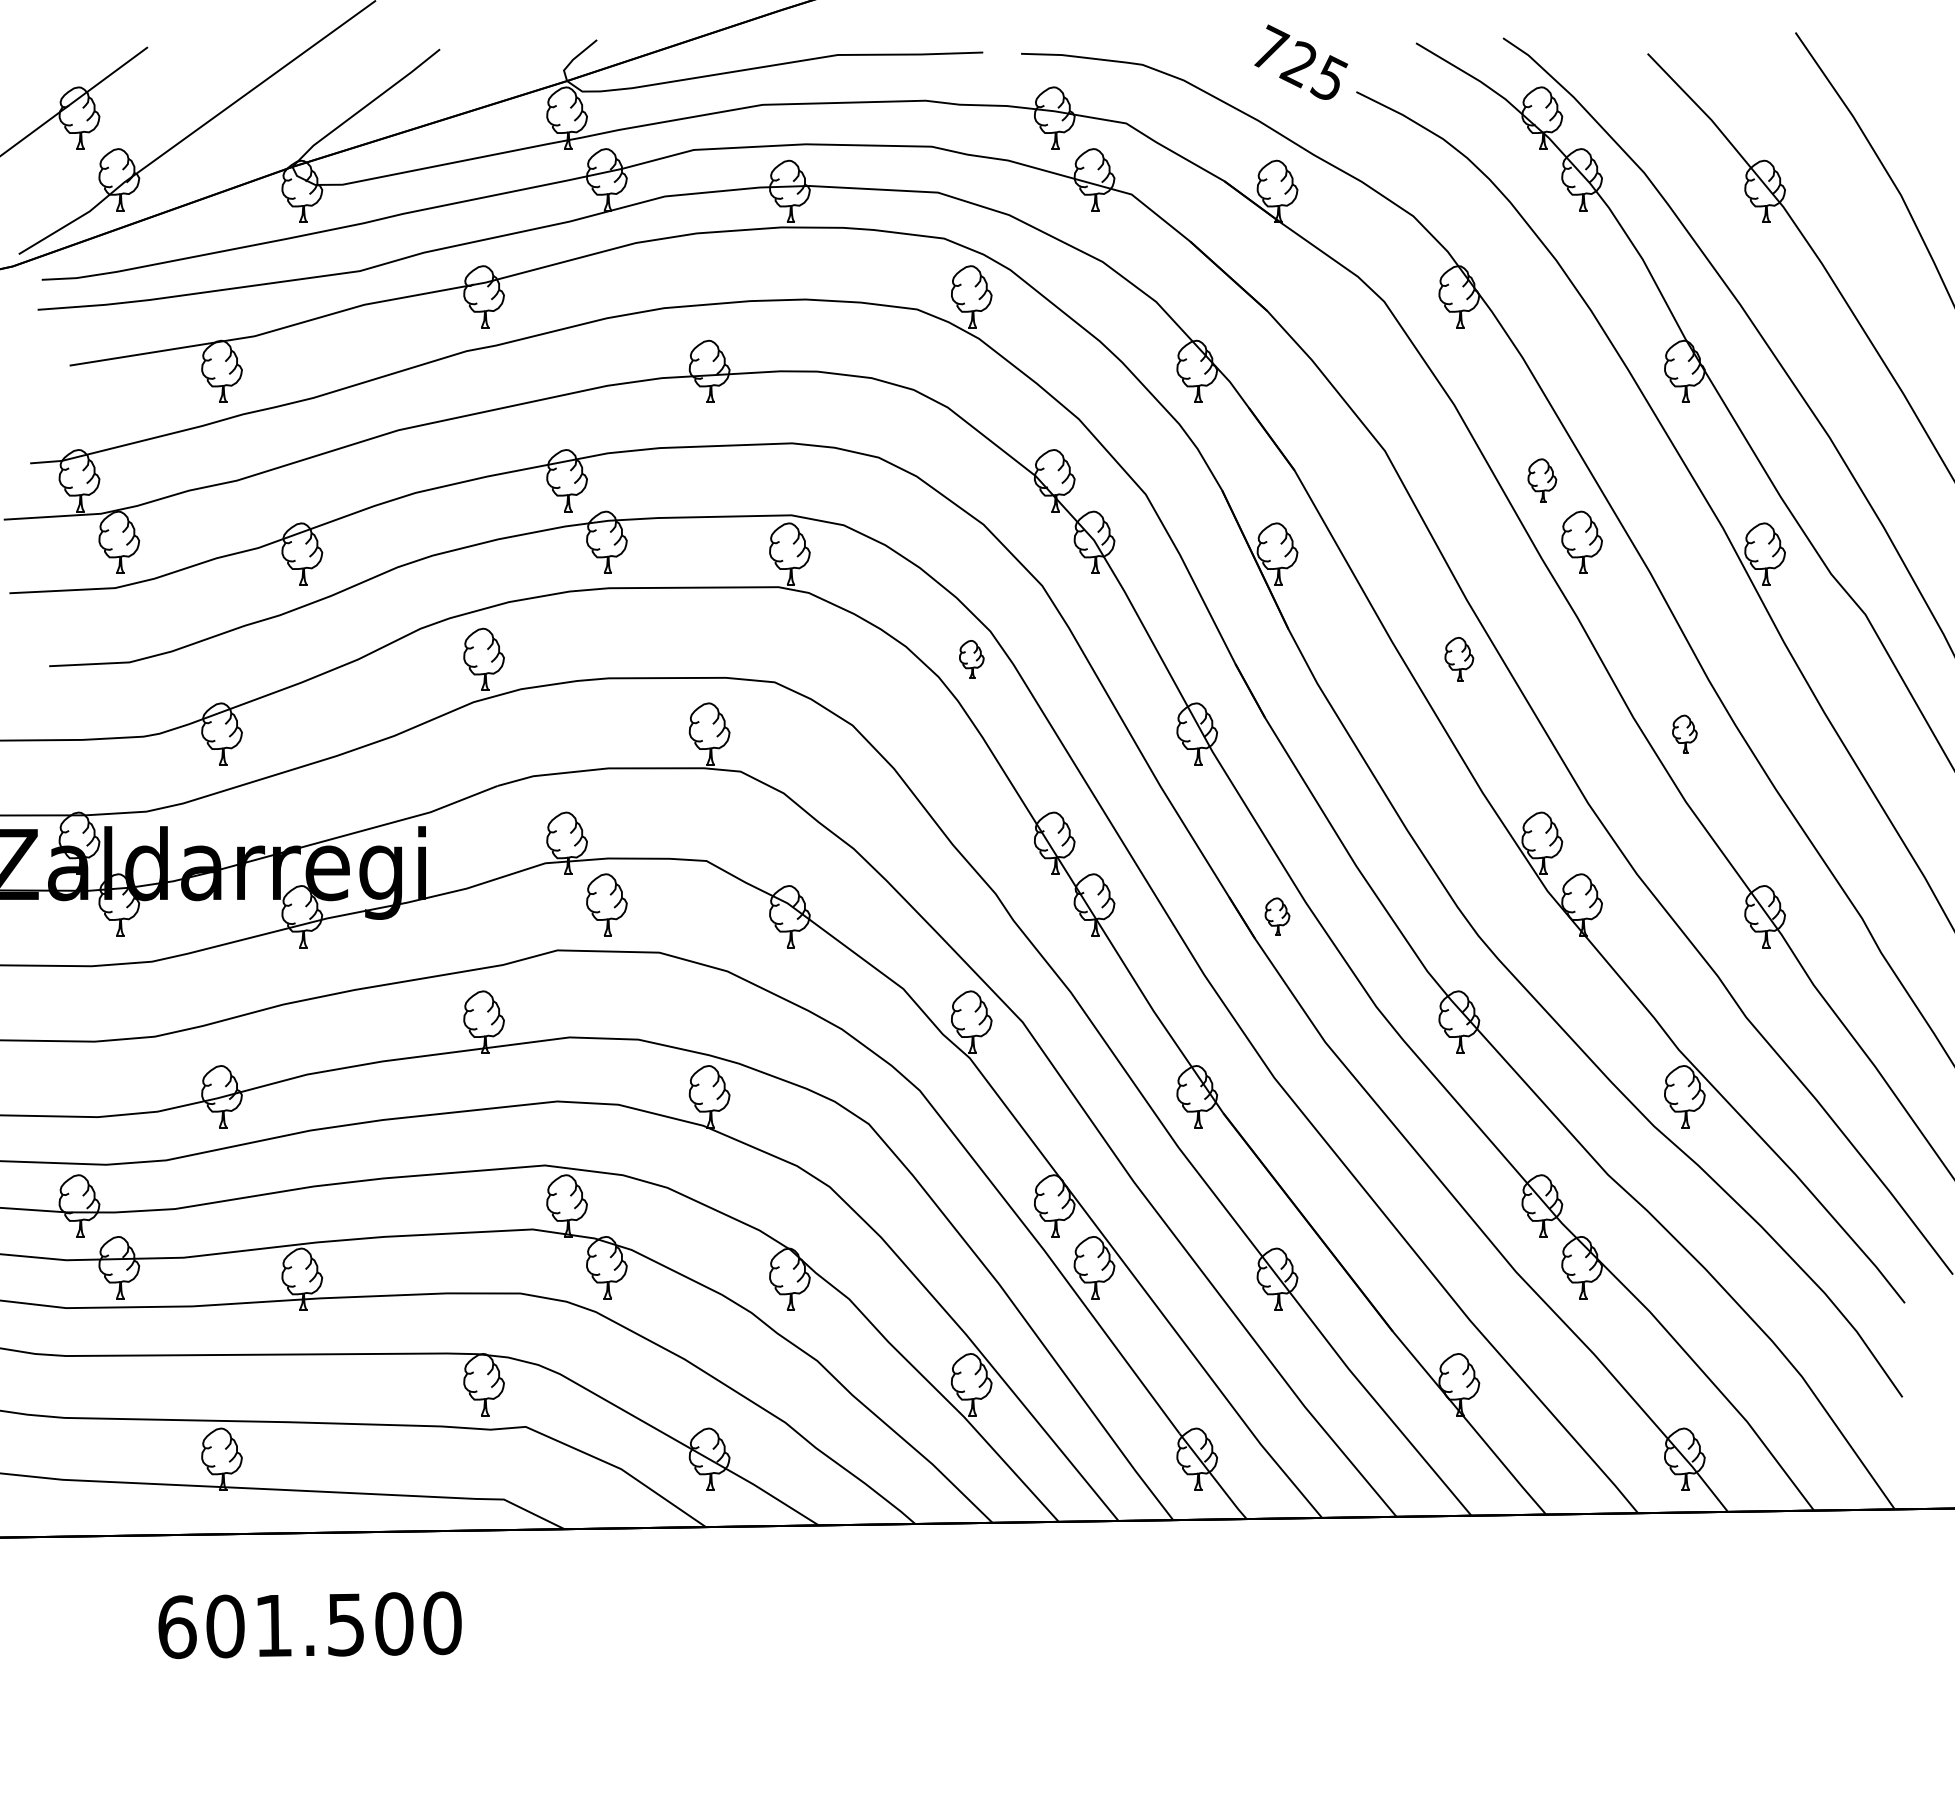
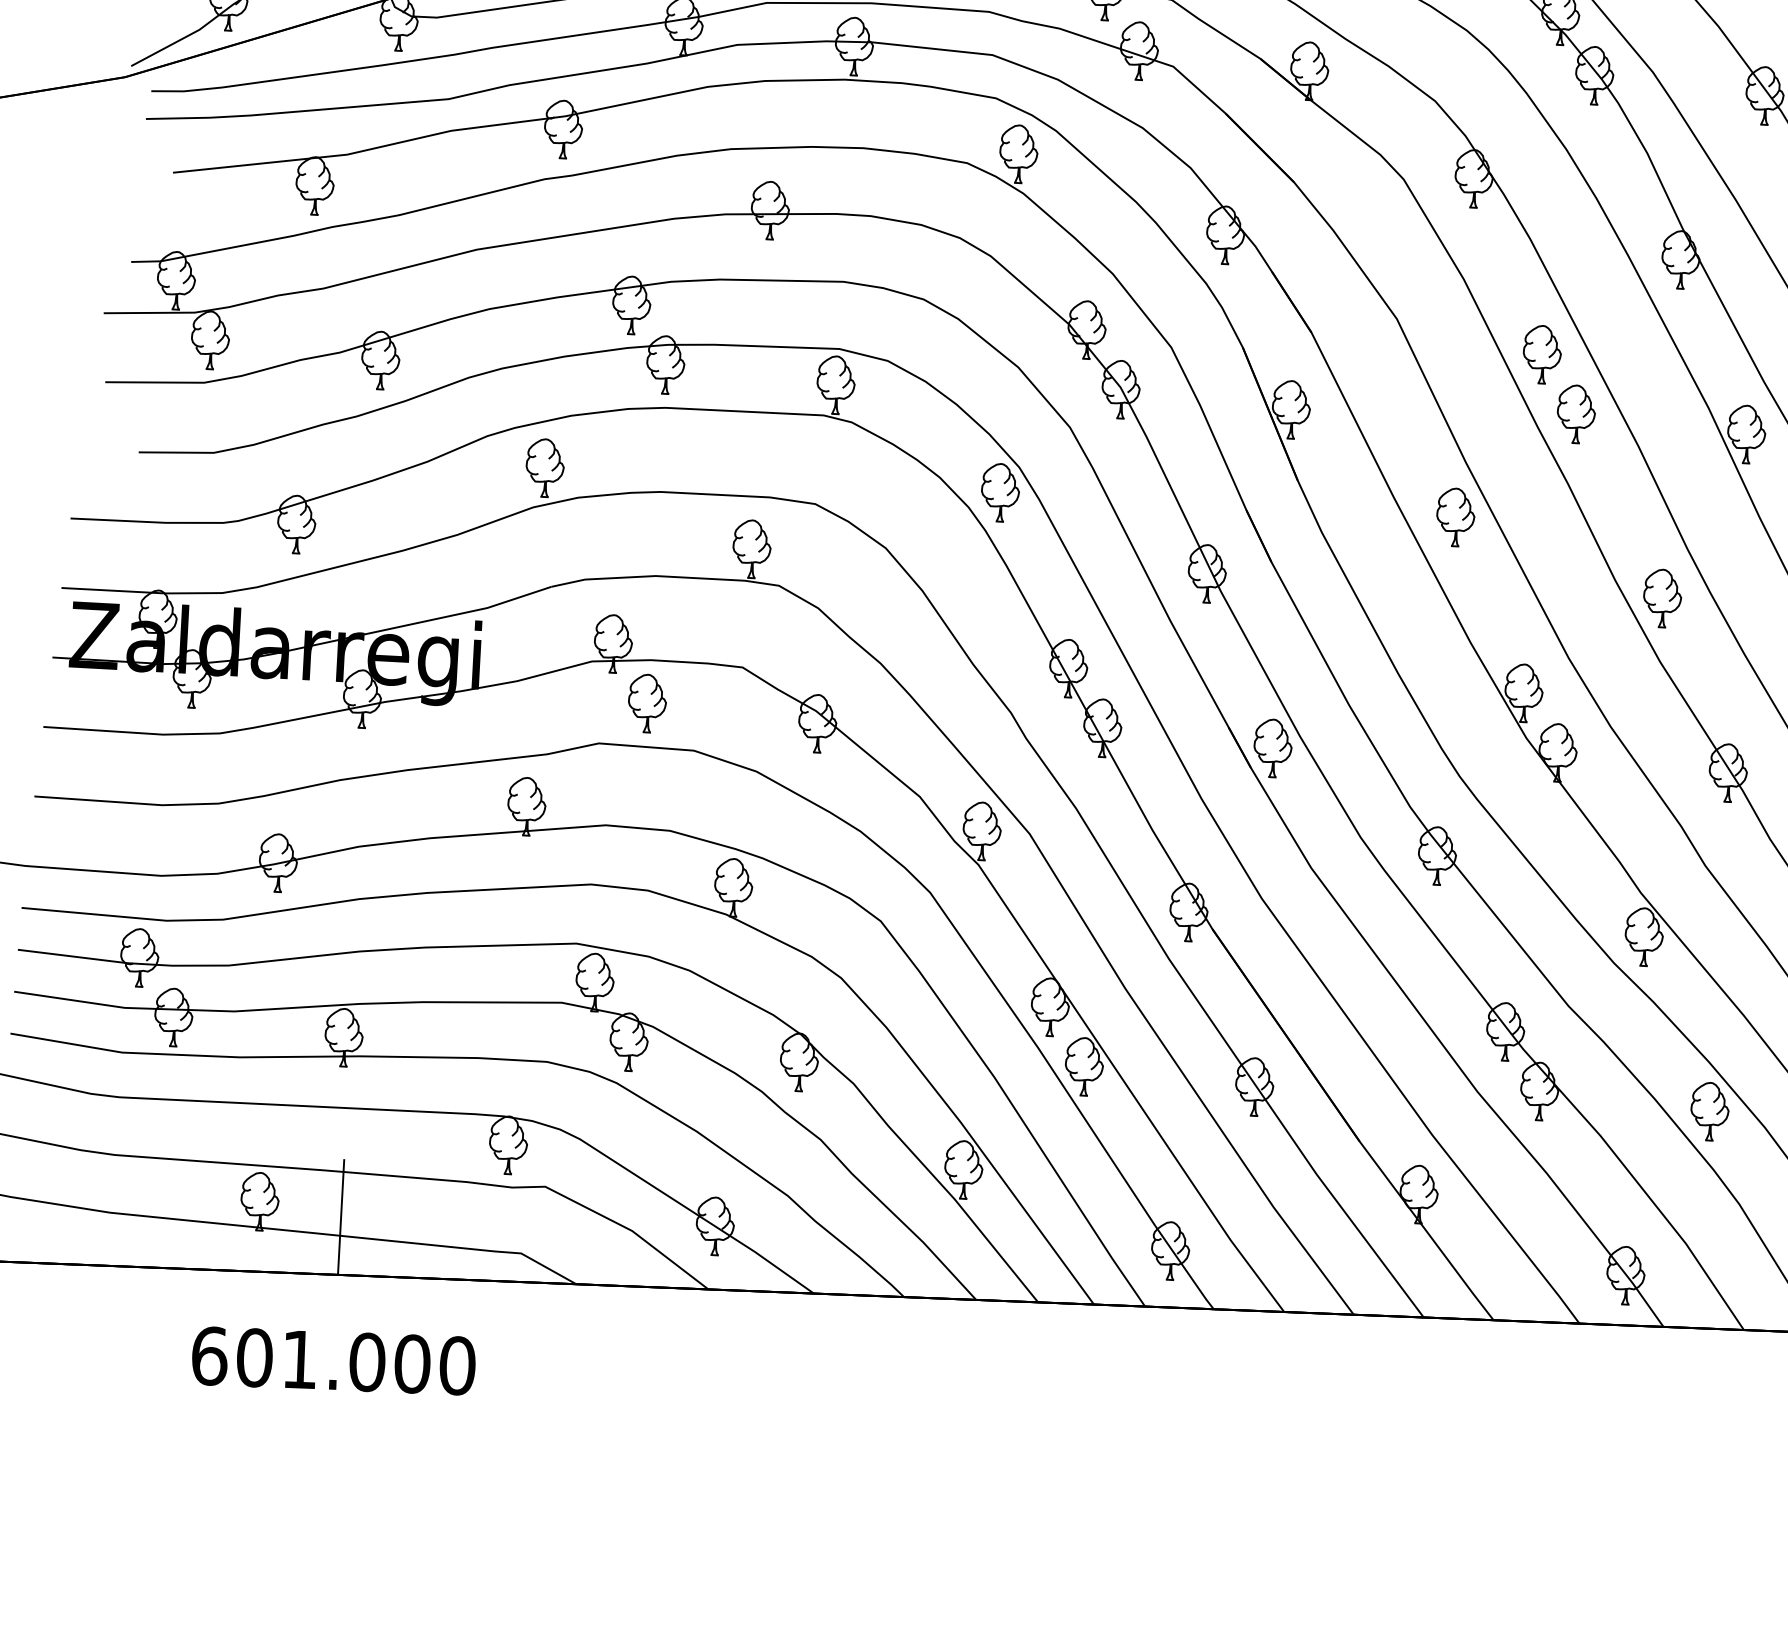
part: (1542, 480) -> (1542, 354), size x1.43
part: (971, 658) -> (1000, 491), size x1.67
part: (1459, 658) -> (1455, 516), size x1.43
part: (1684, 733) -> (1662, 597), size x1.67
part: (1277, 916) -> (1272, 748), size x1.67
part: (1764, 1278) -> (1709, 1110), added
line: (309, 1471) -> (341, 1217), added
text: (346, 1624) -> (367, 1362), 601.500 -> 601.000

